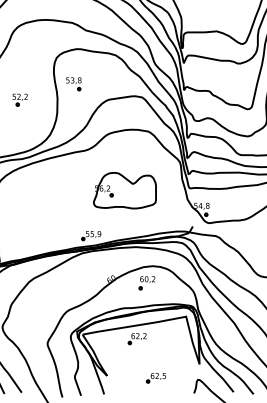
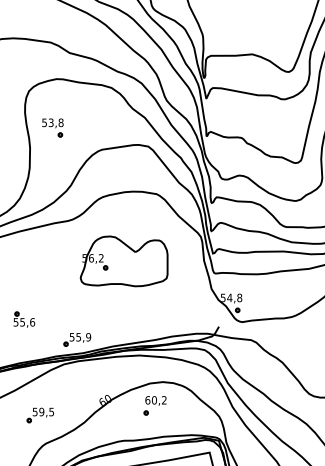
part: (124, 190) -> (123, 261), moved
part: (53, 221) -> (24, 319), added
part: (64, 289) -> (39, 414), added

